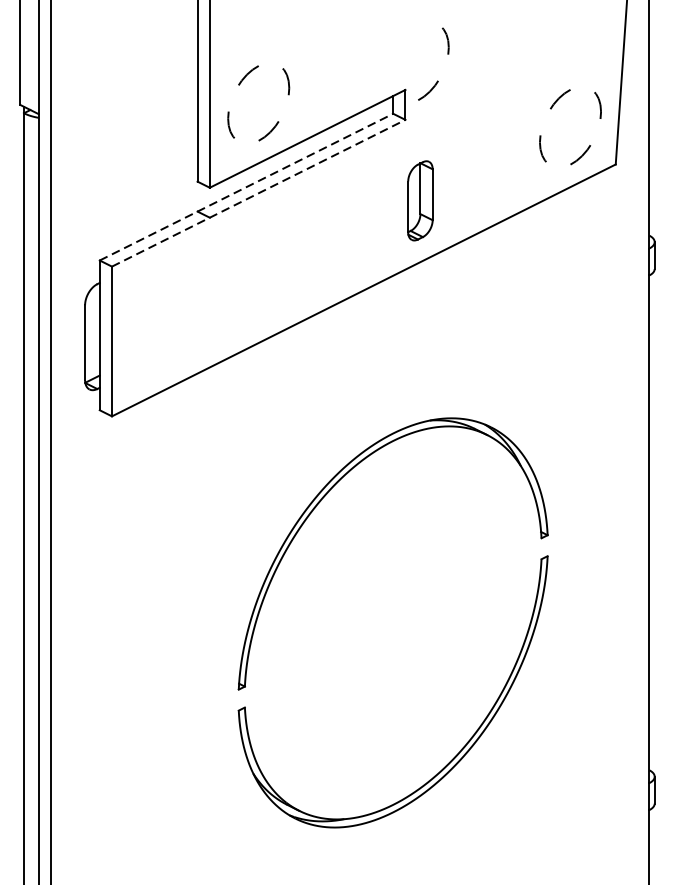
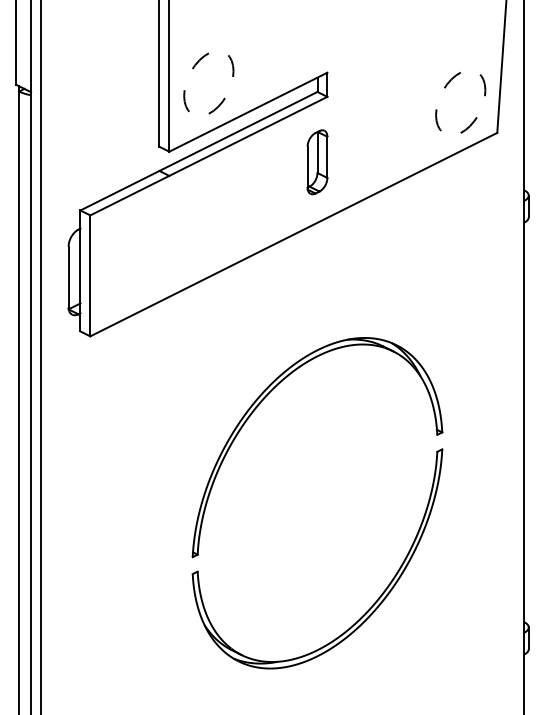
curve: (447, 55) -> (361, 44), removed
line: (245, 187) -> (198, 151), dashed -> solid
line: (258, 193) -> (208, 156), dashed -> solid
part: (420, 201) -> (317, 162), moved

